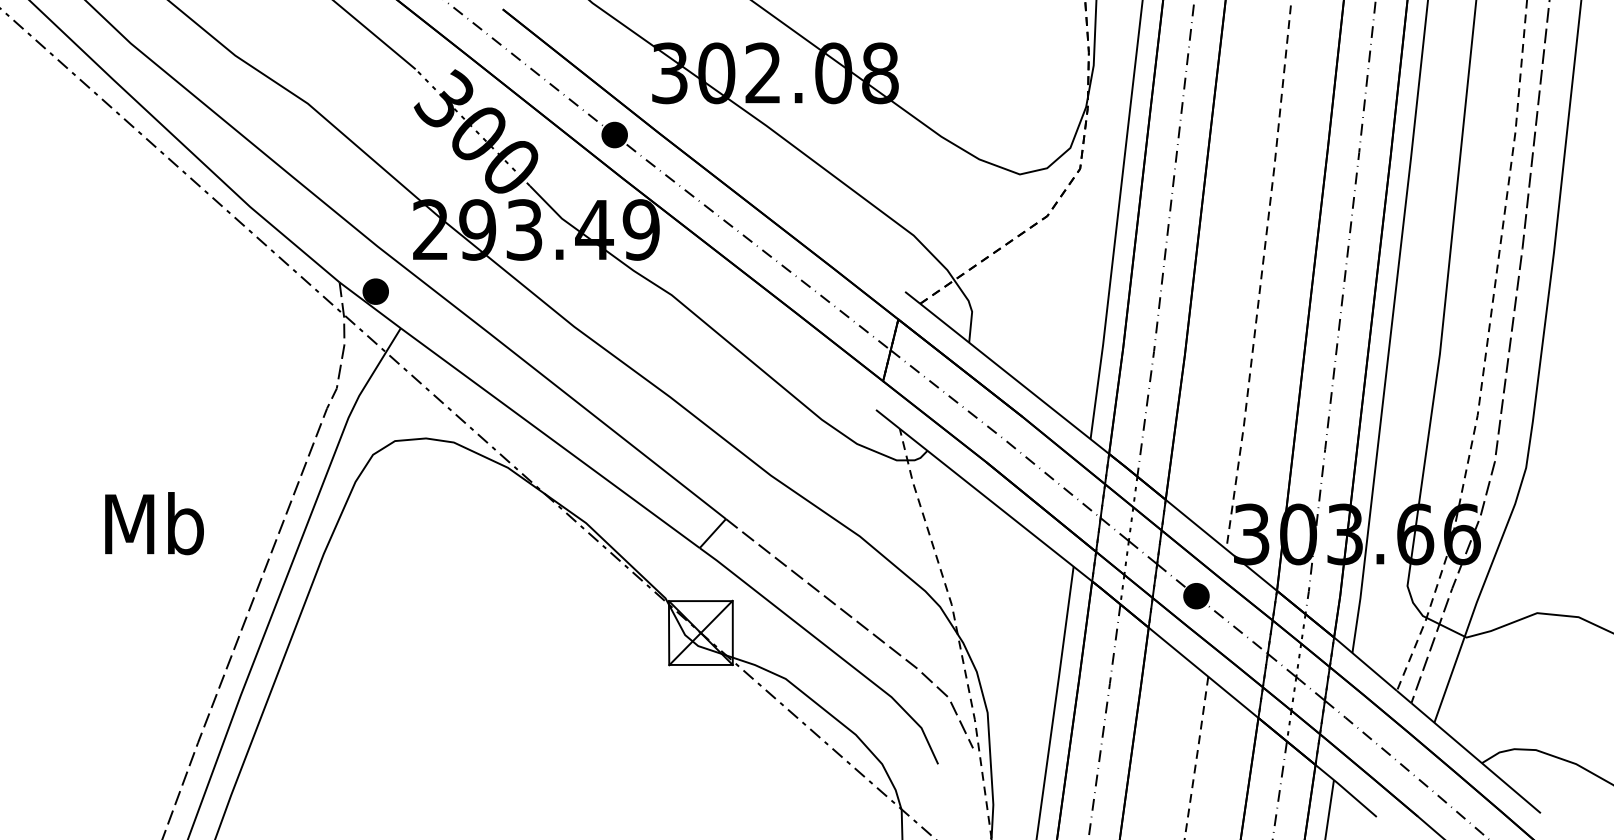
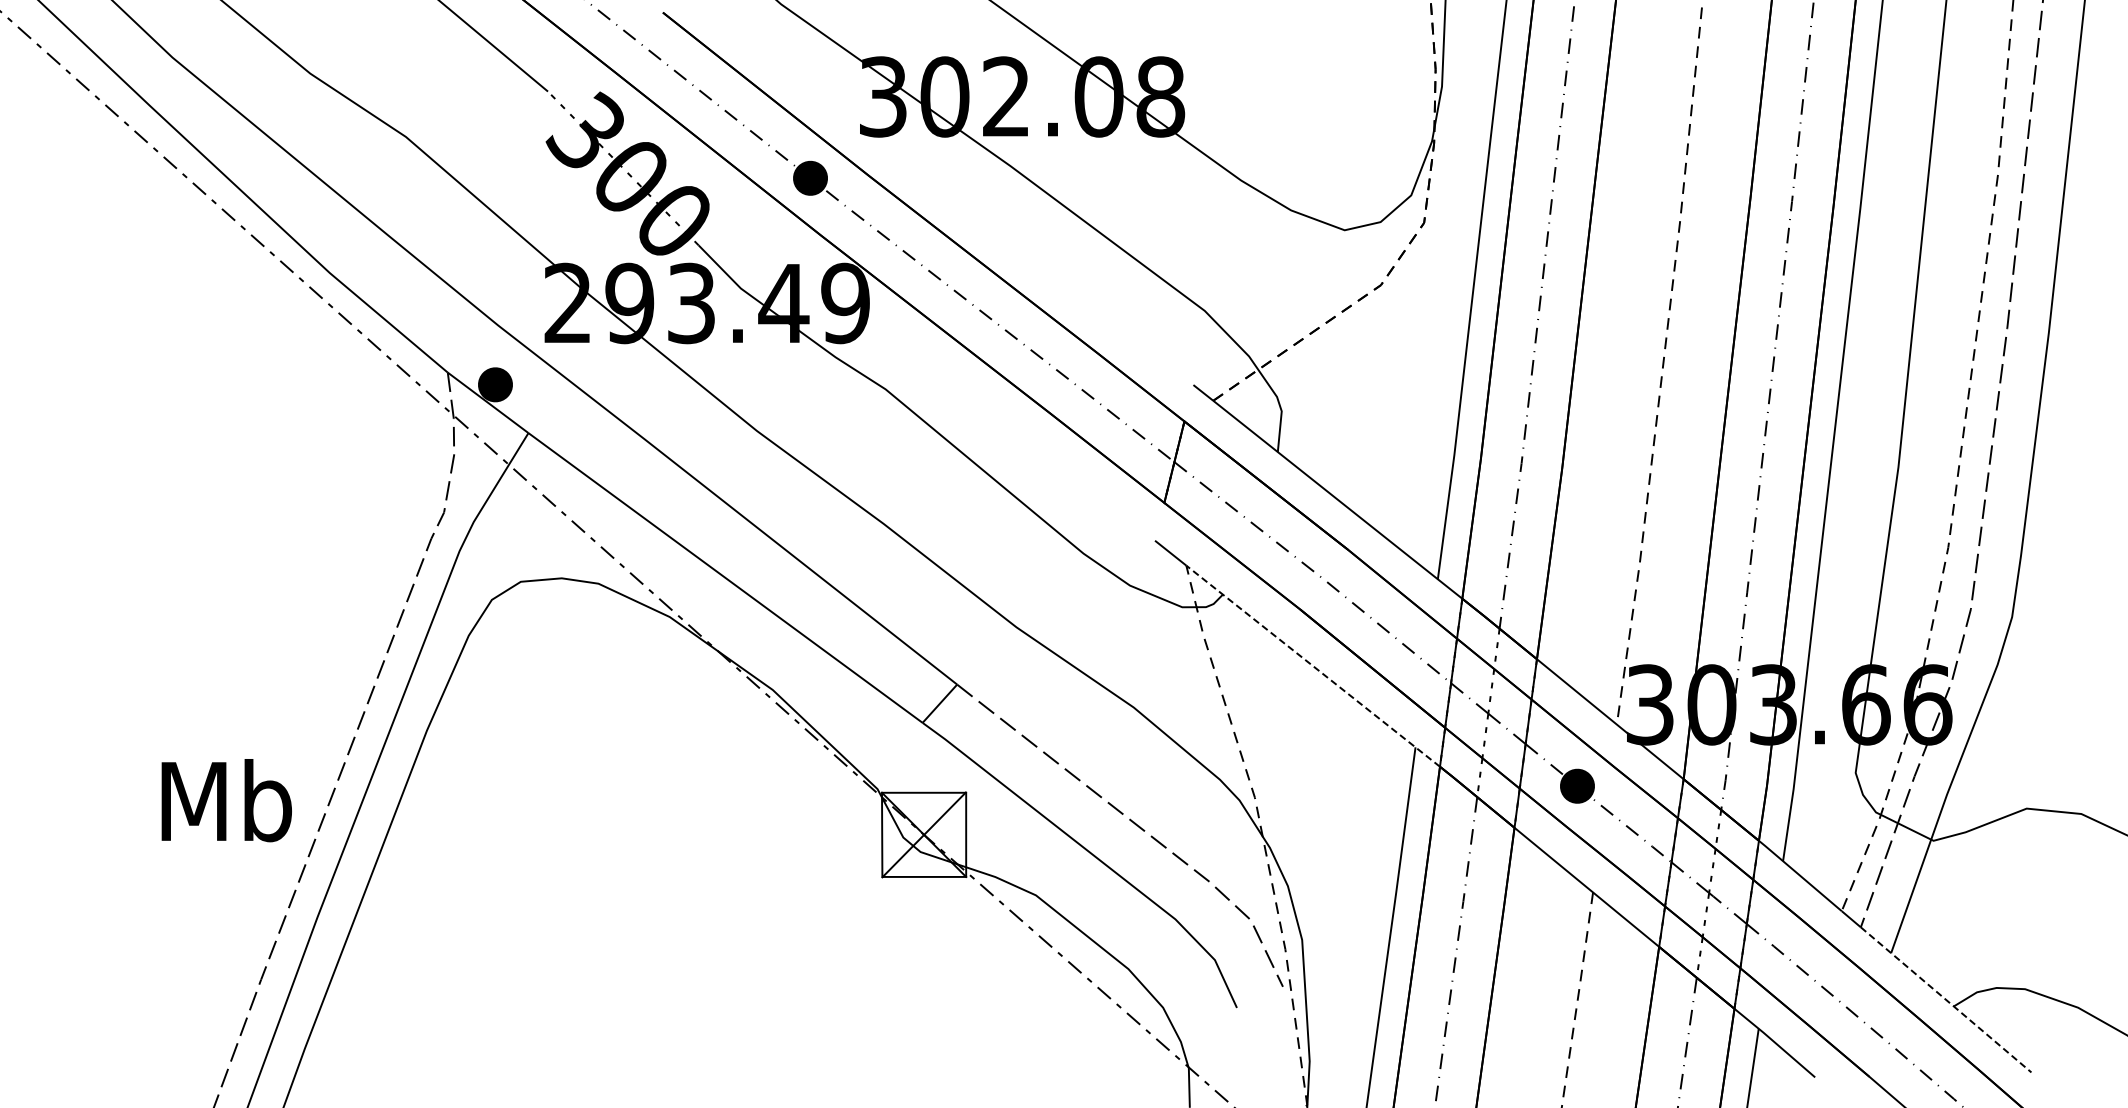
line: (996, 505) -> (1313, 666), solid -> dashed
text: (154, 523) -> (226, 800), moved
line: (1475, 757) -> (1945, 999), solid -> dashed

